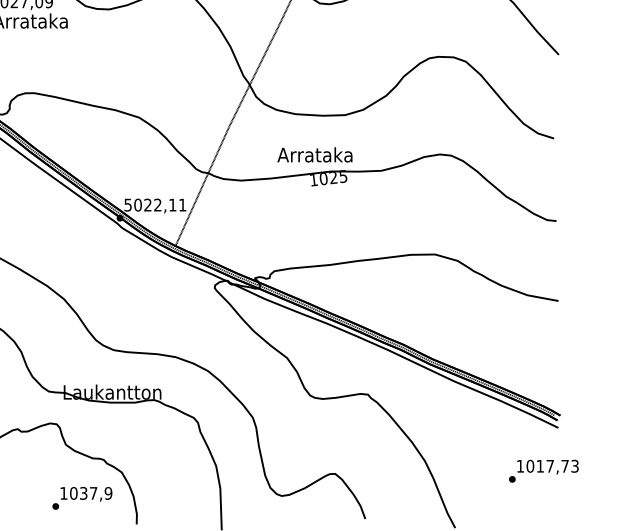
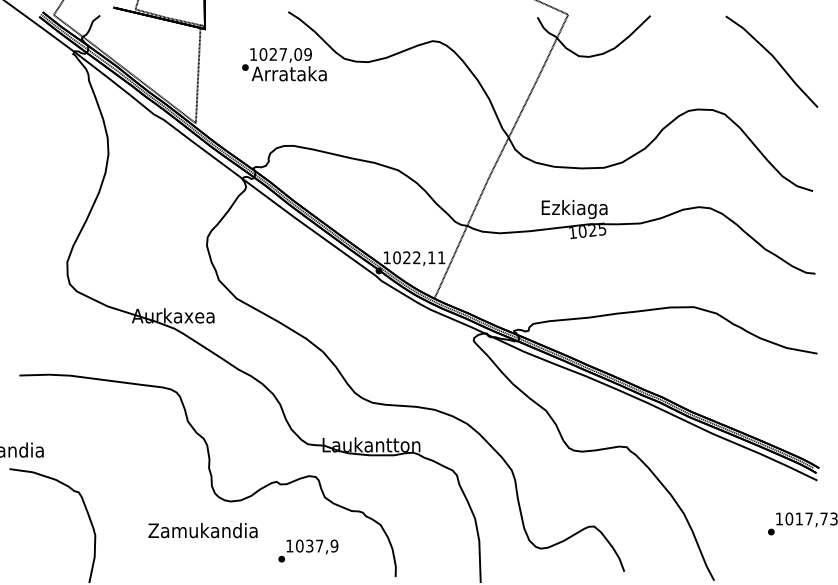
text: (314, 156) -> (573, 209), Arrataka -> Ezkiaga
text: (127, 204) -> (386, 257), 5022,11 -> 1022,11
text: (82, 497) -> (308, 550), moved

